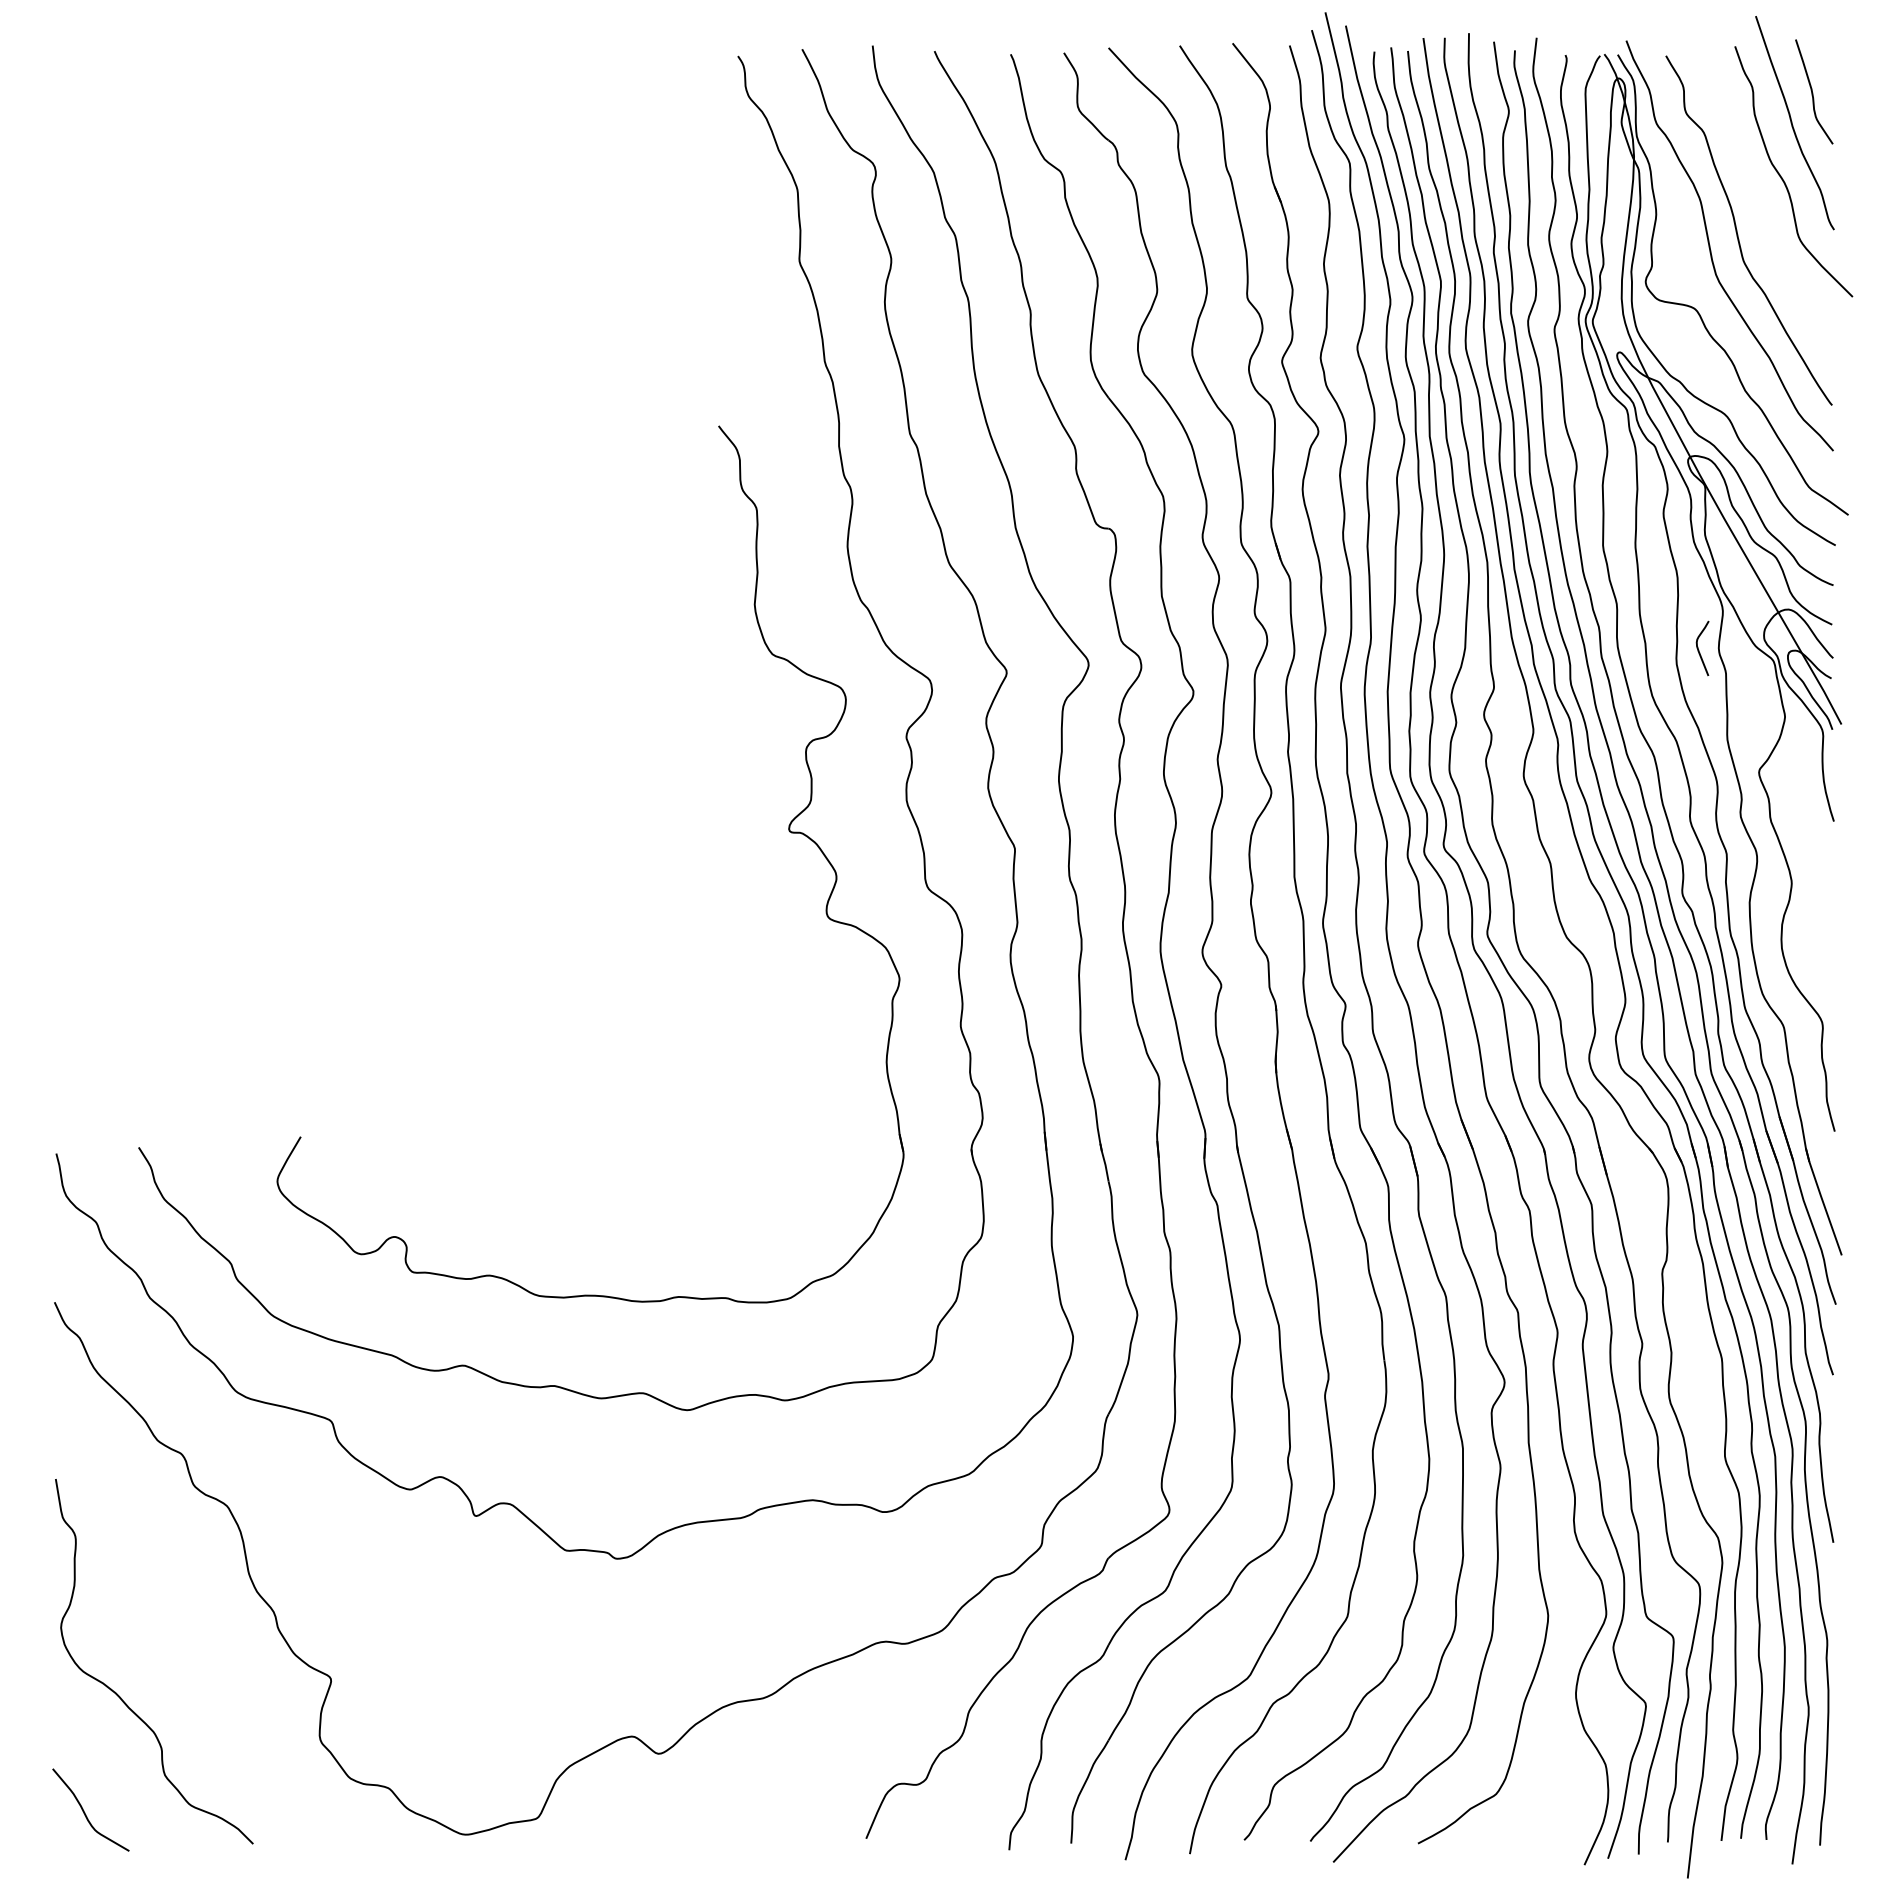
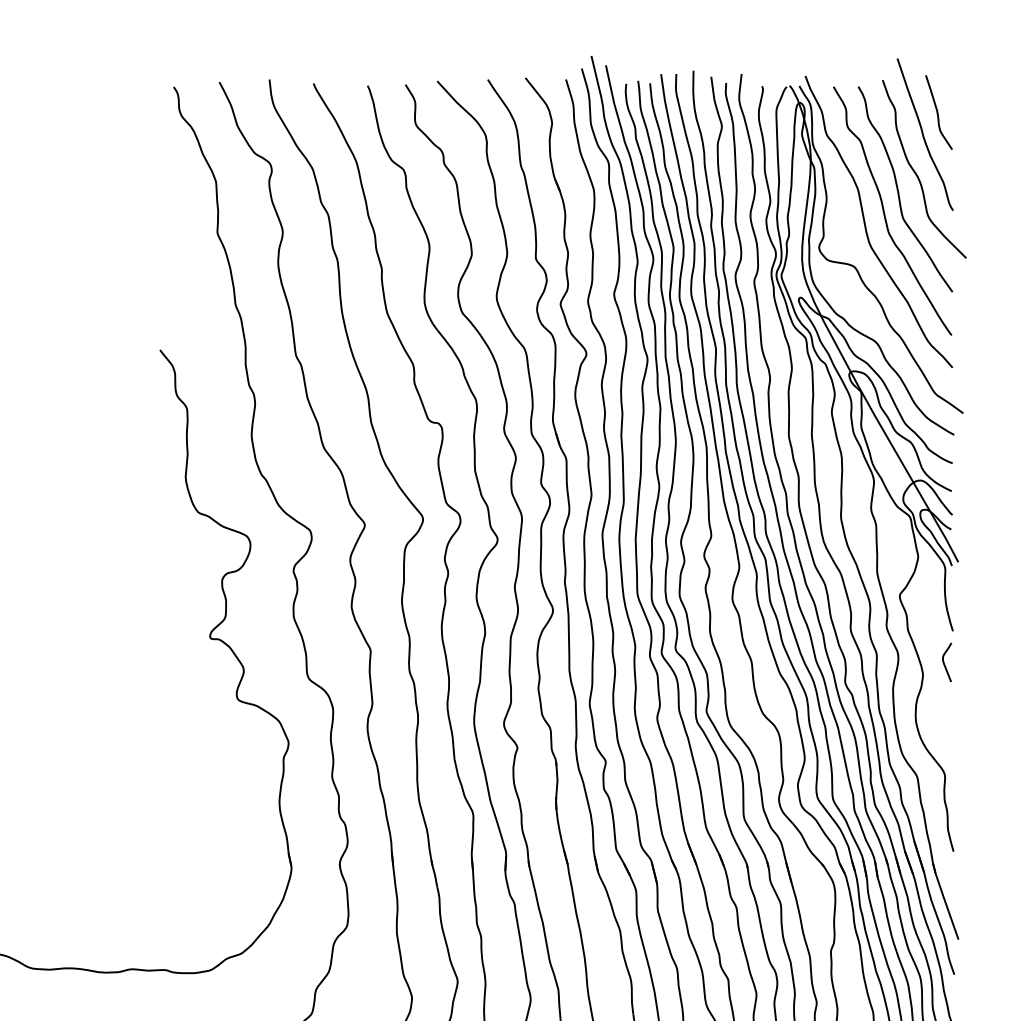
curve: (1757, 200) -> (898, 189), added
curve: (1699, 650) -> (944, 663), moved

